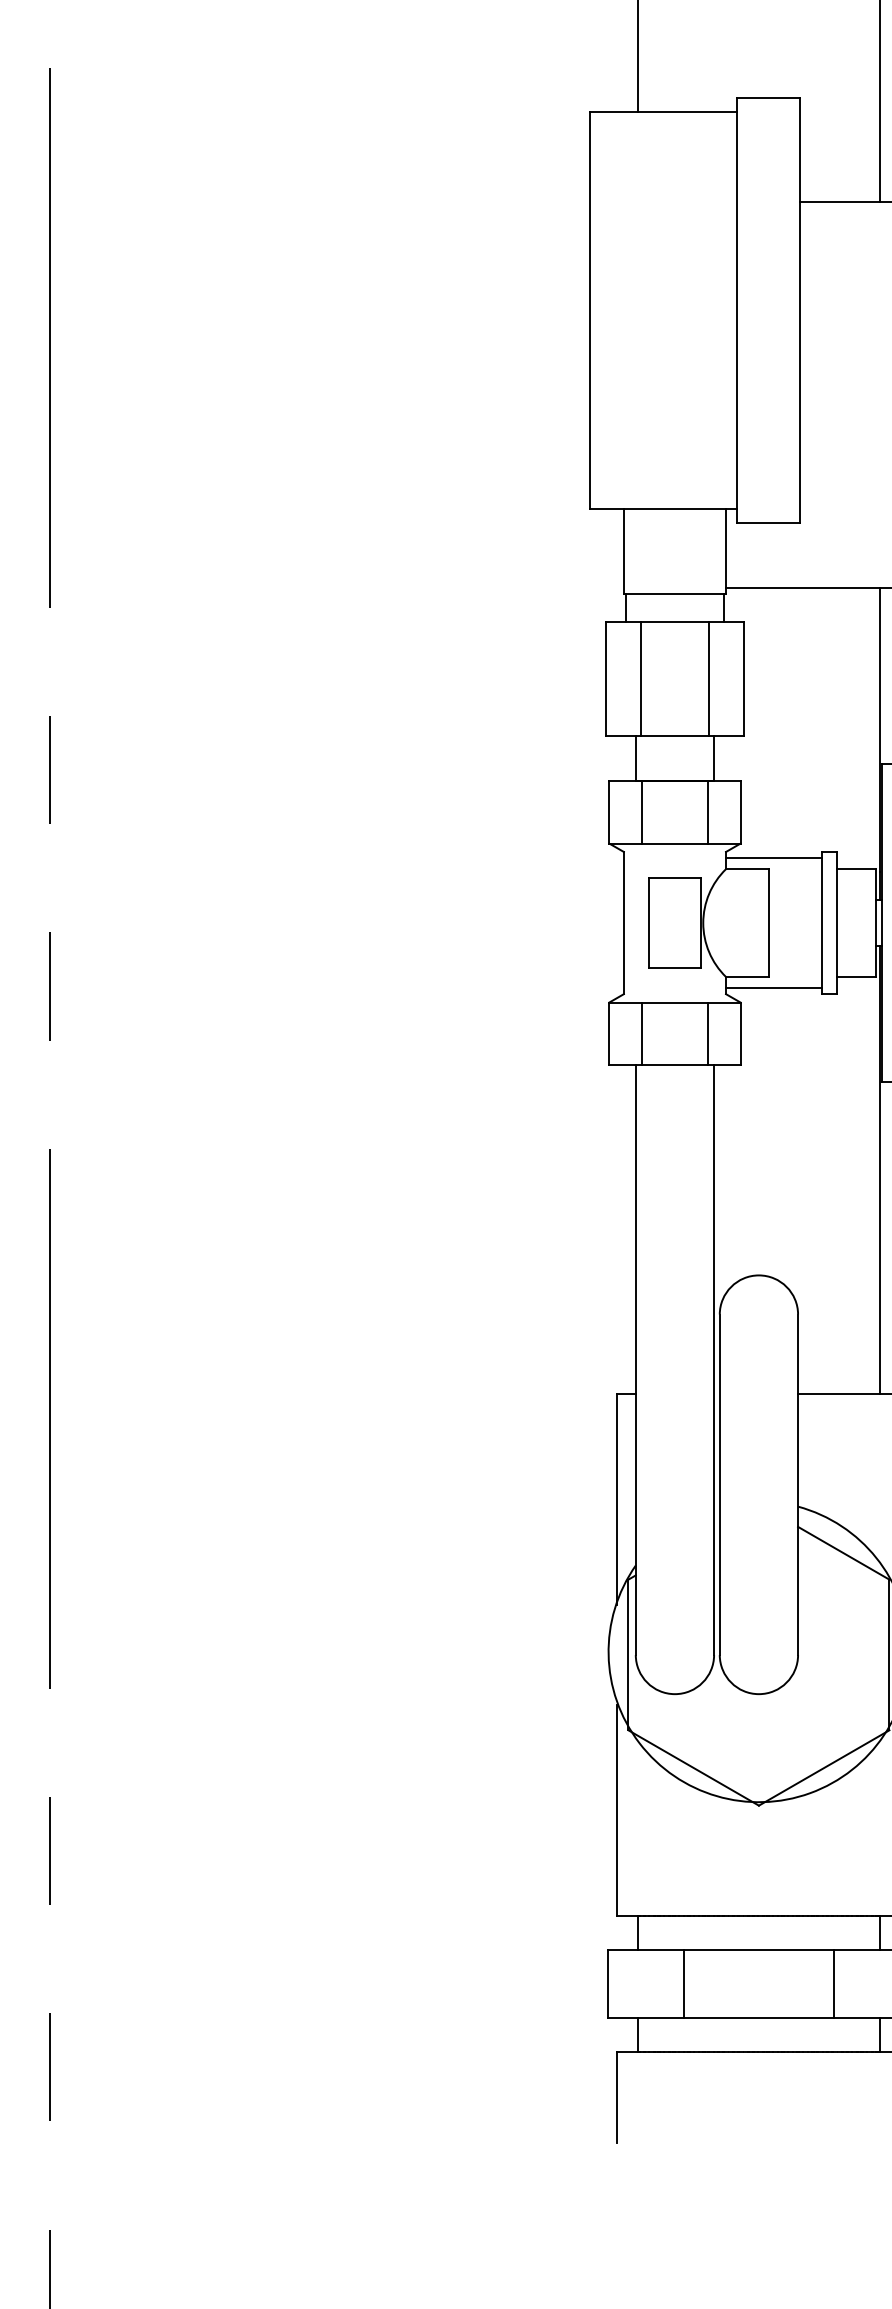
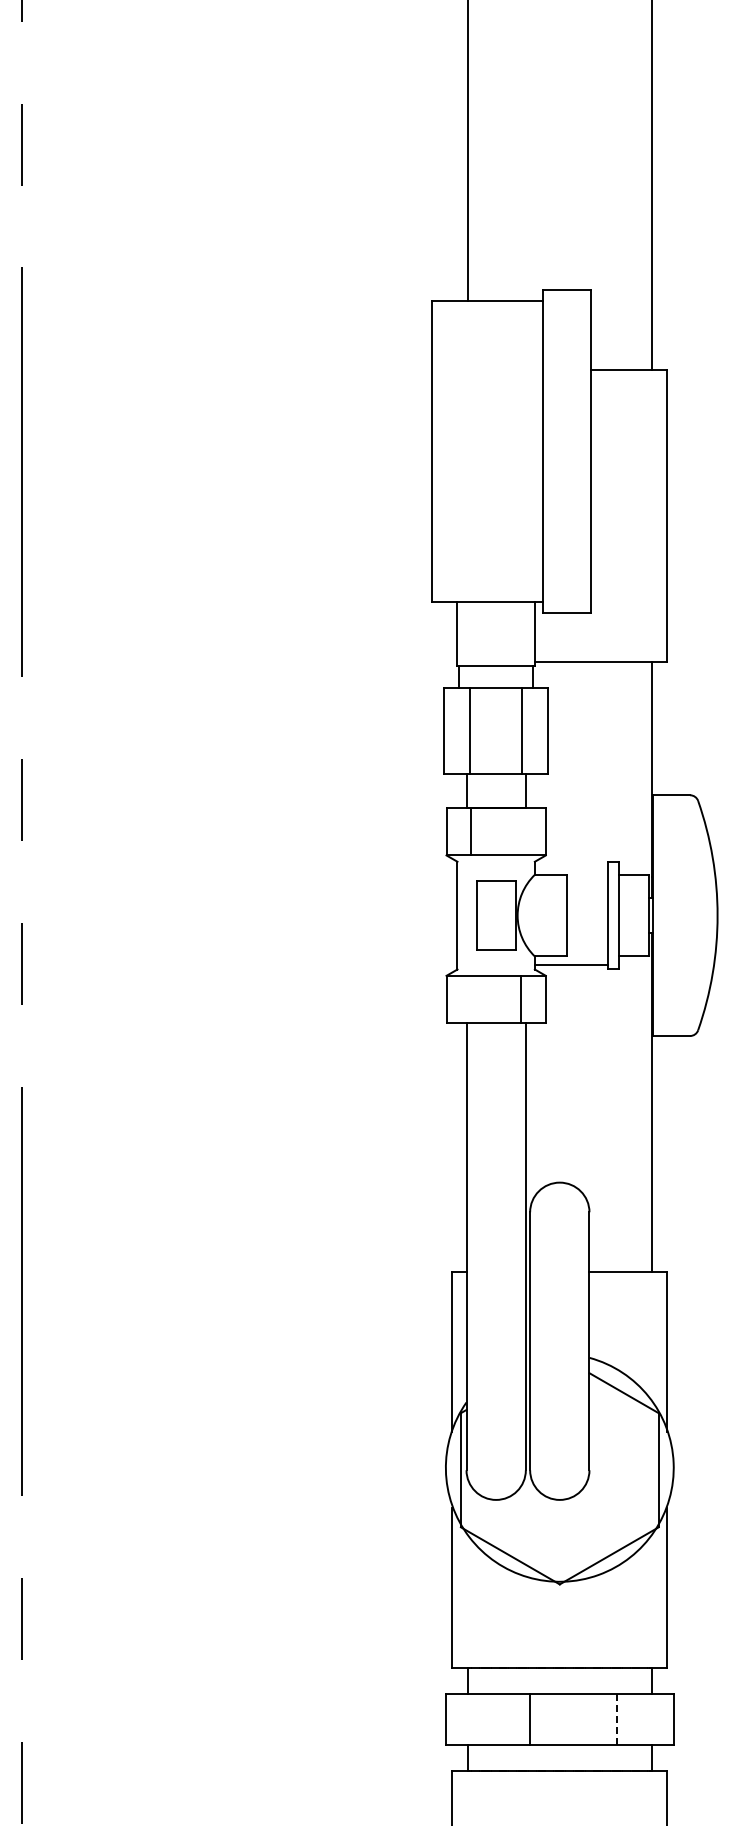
line: (708, 812) -> (521, 831), removed
line: (773, 858) -> (570, 866), removed
line: (642, 1033) -> (471, 999), removed
line: (683, 1983) -> (529, 1719), moved
line: (833, 1983) -> (616, 1719), solid -> dashed

